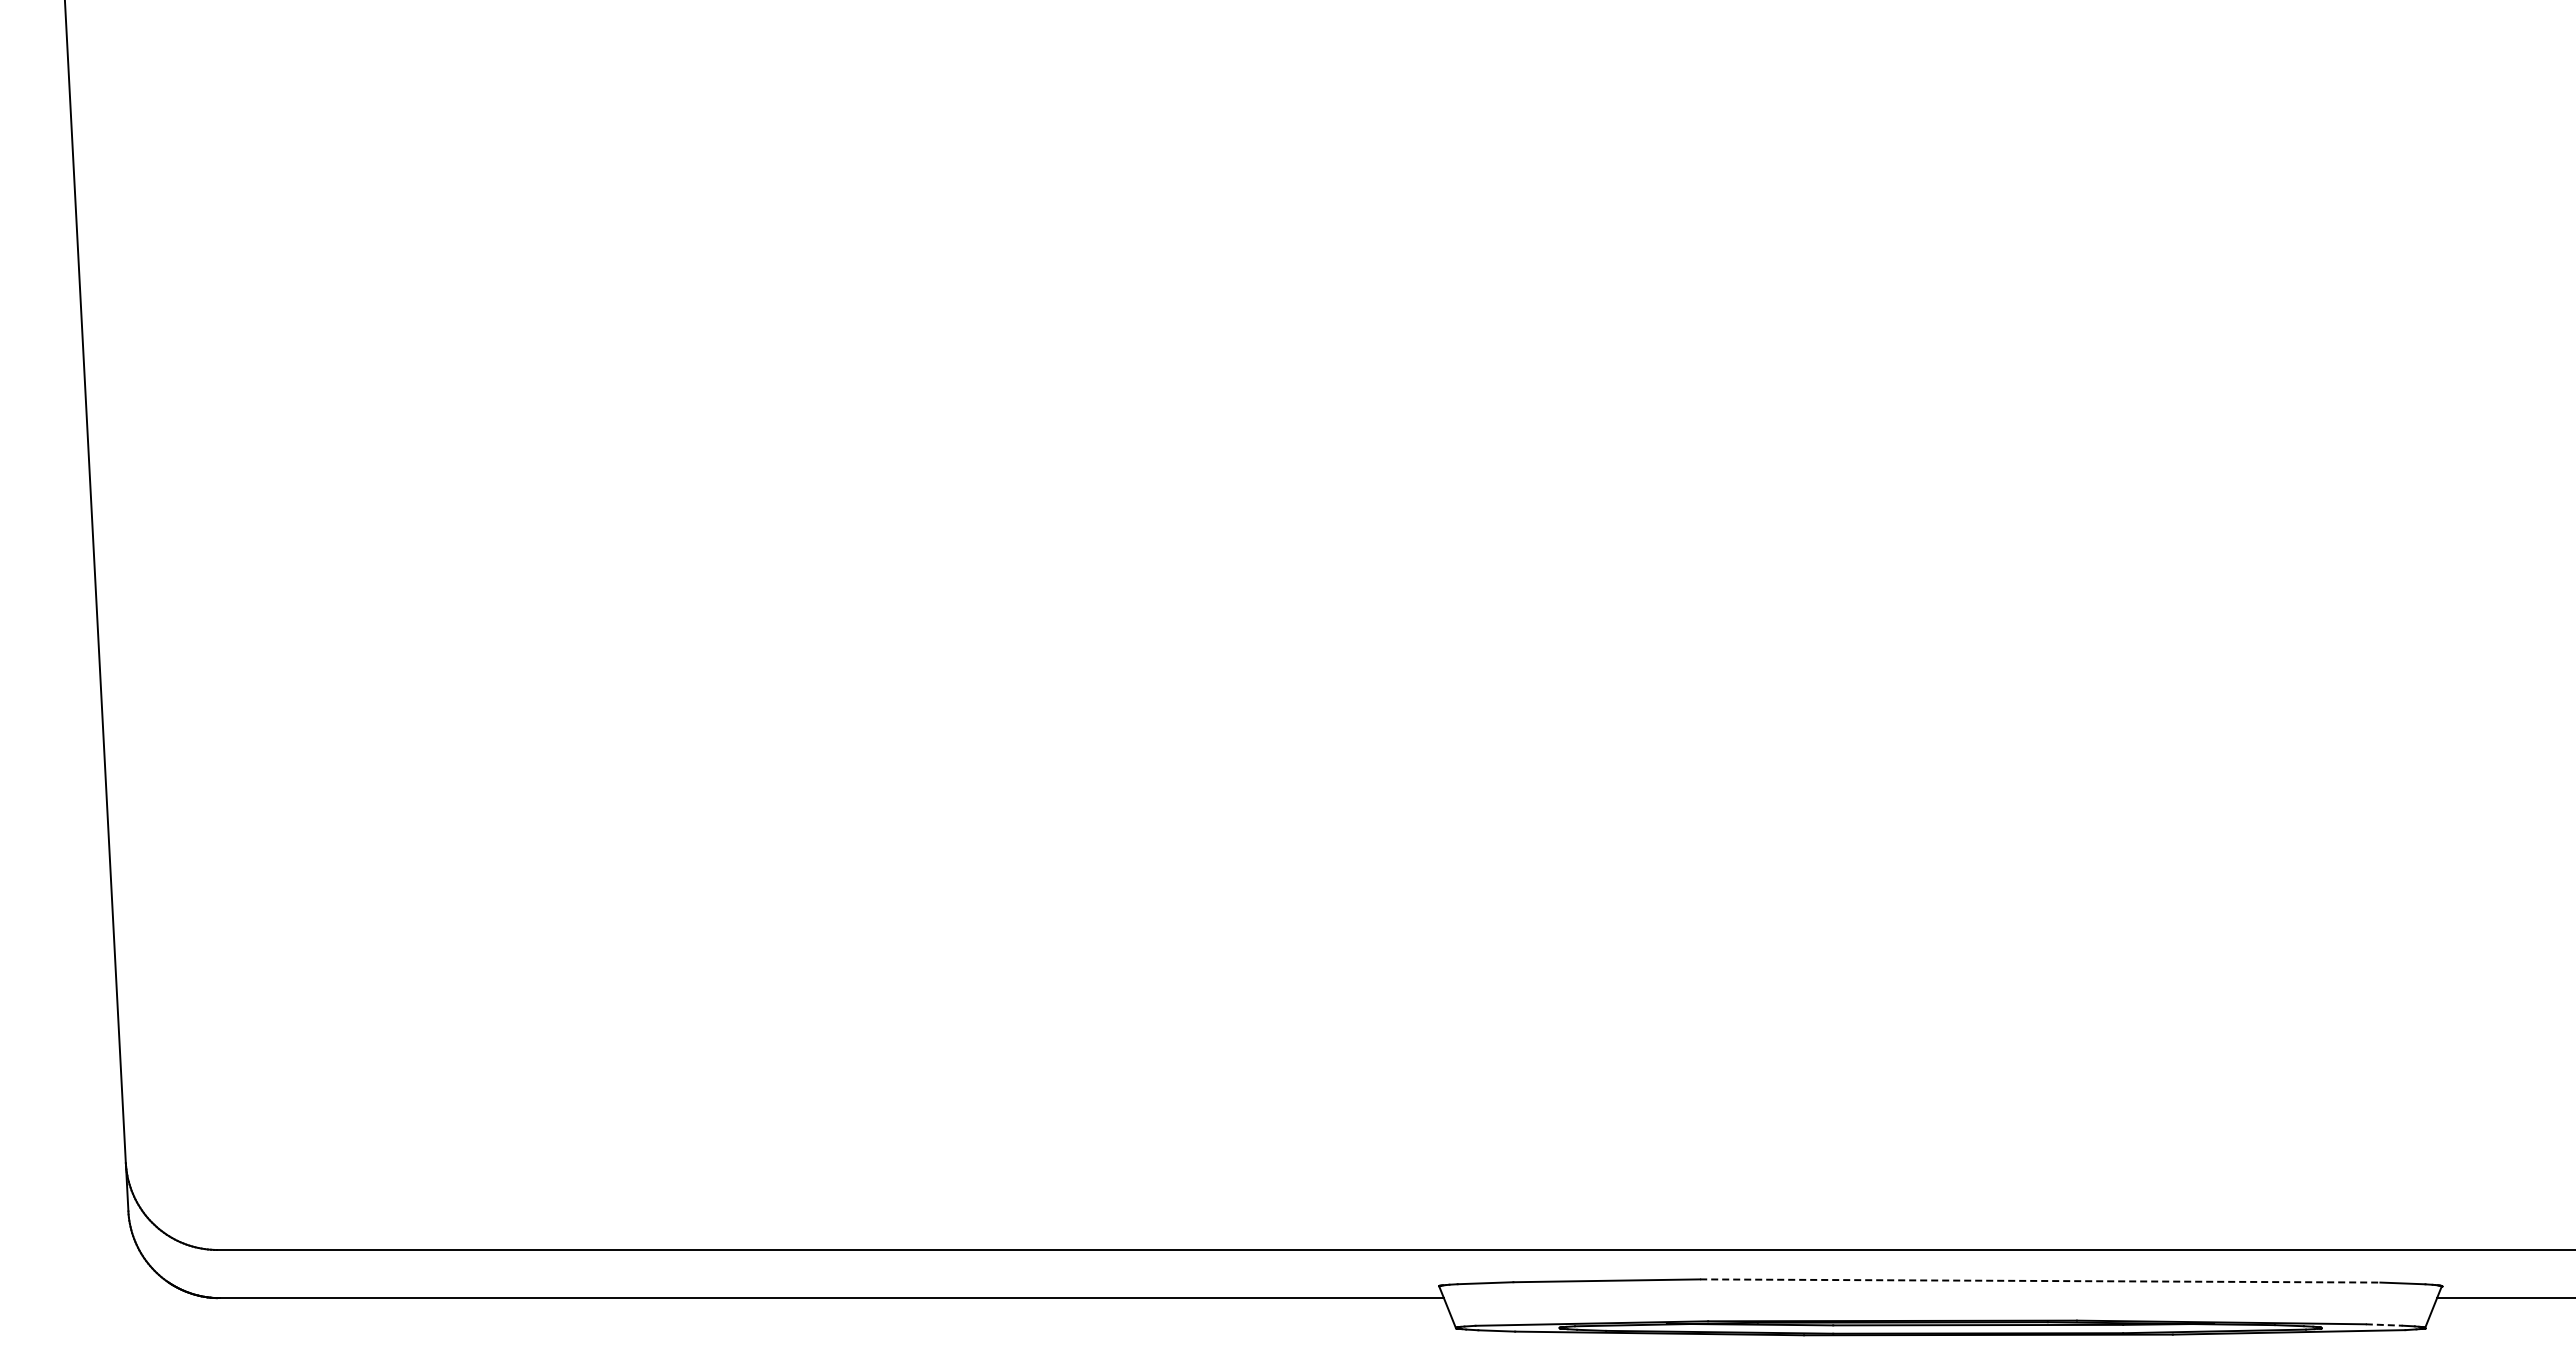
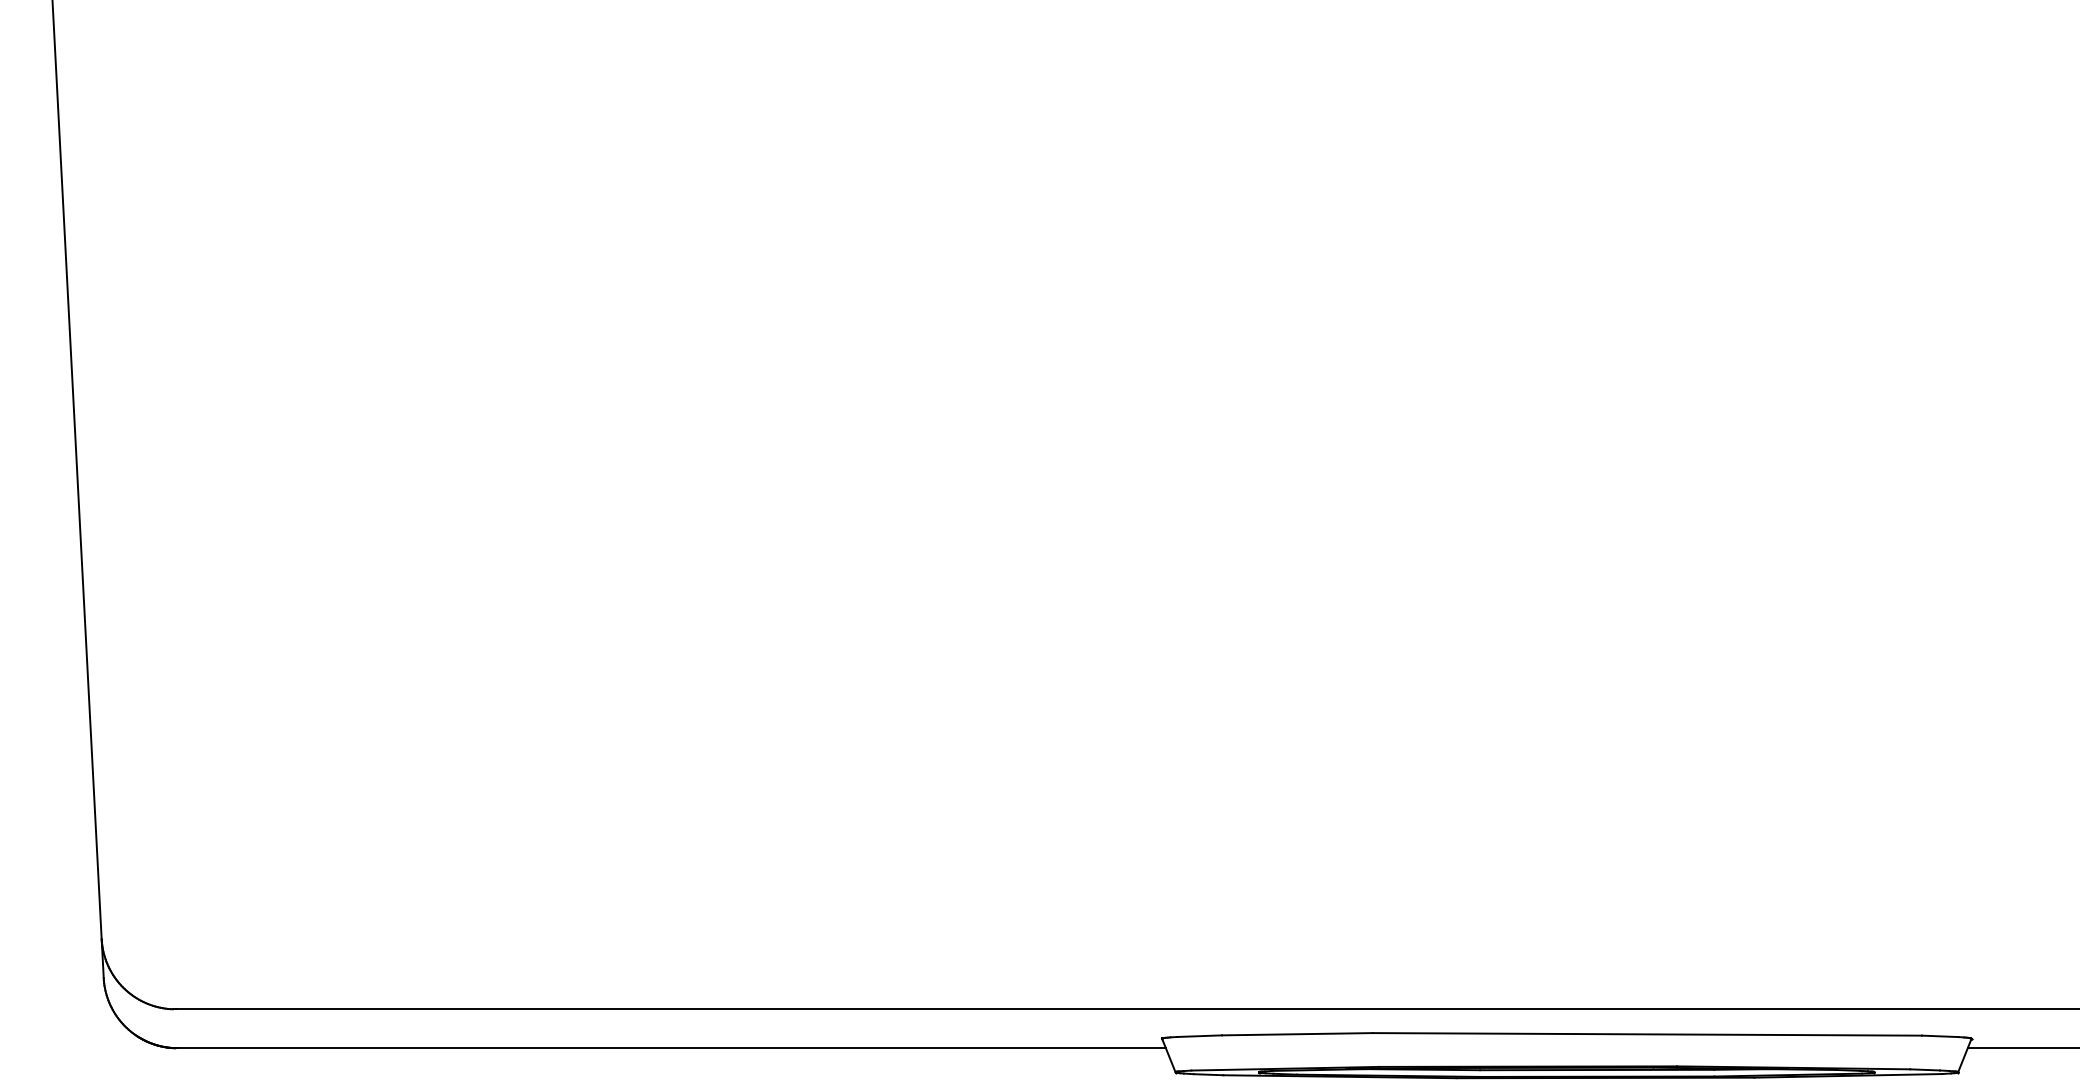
line: (2040, 1280) -> (1647, 1033), dashed -> solid
line: (2384, 1325) -> (1925, 1070), dashed -> solid

